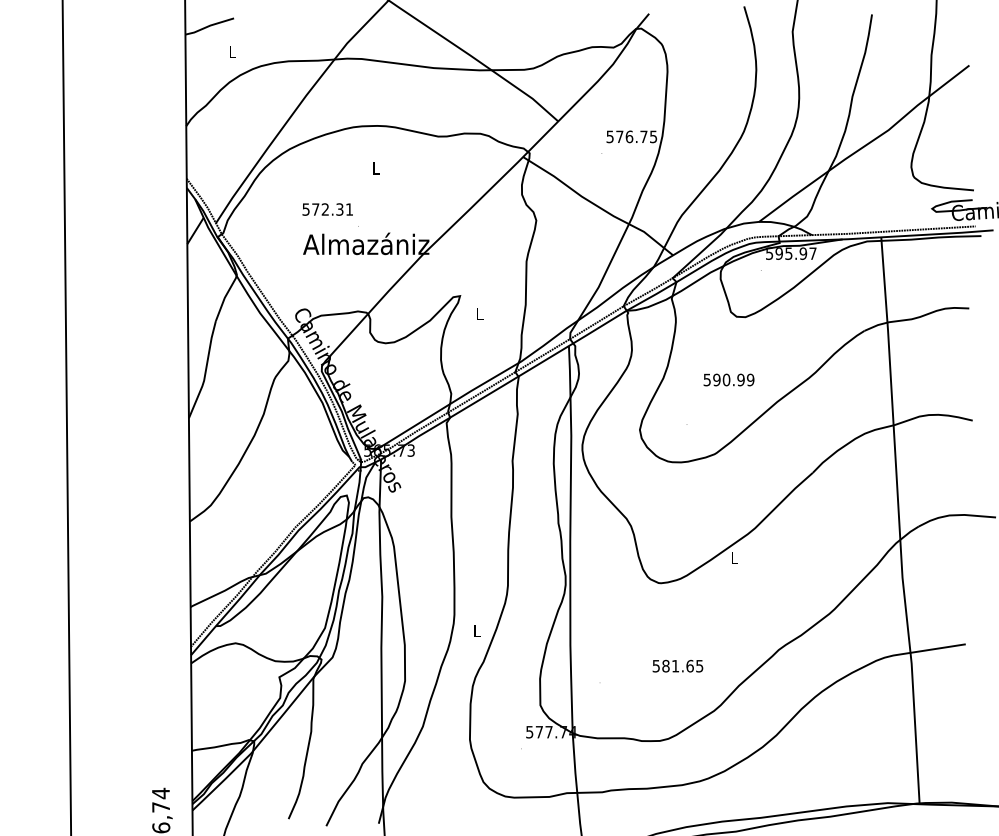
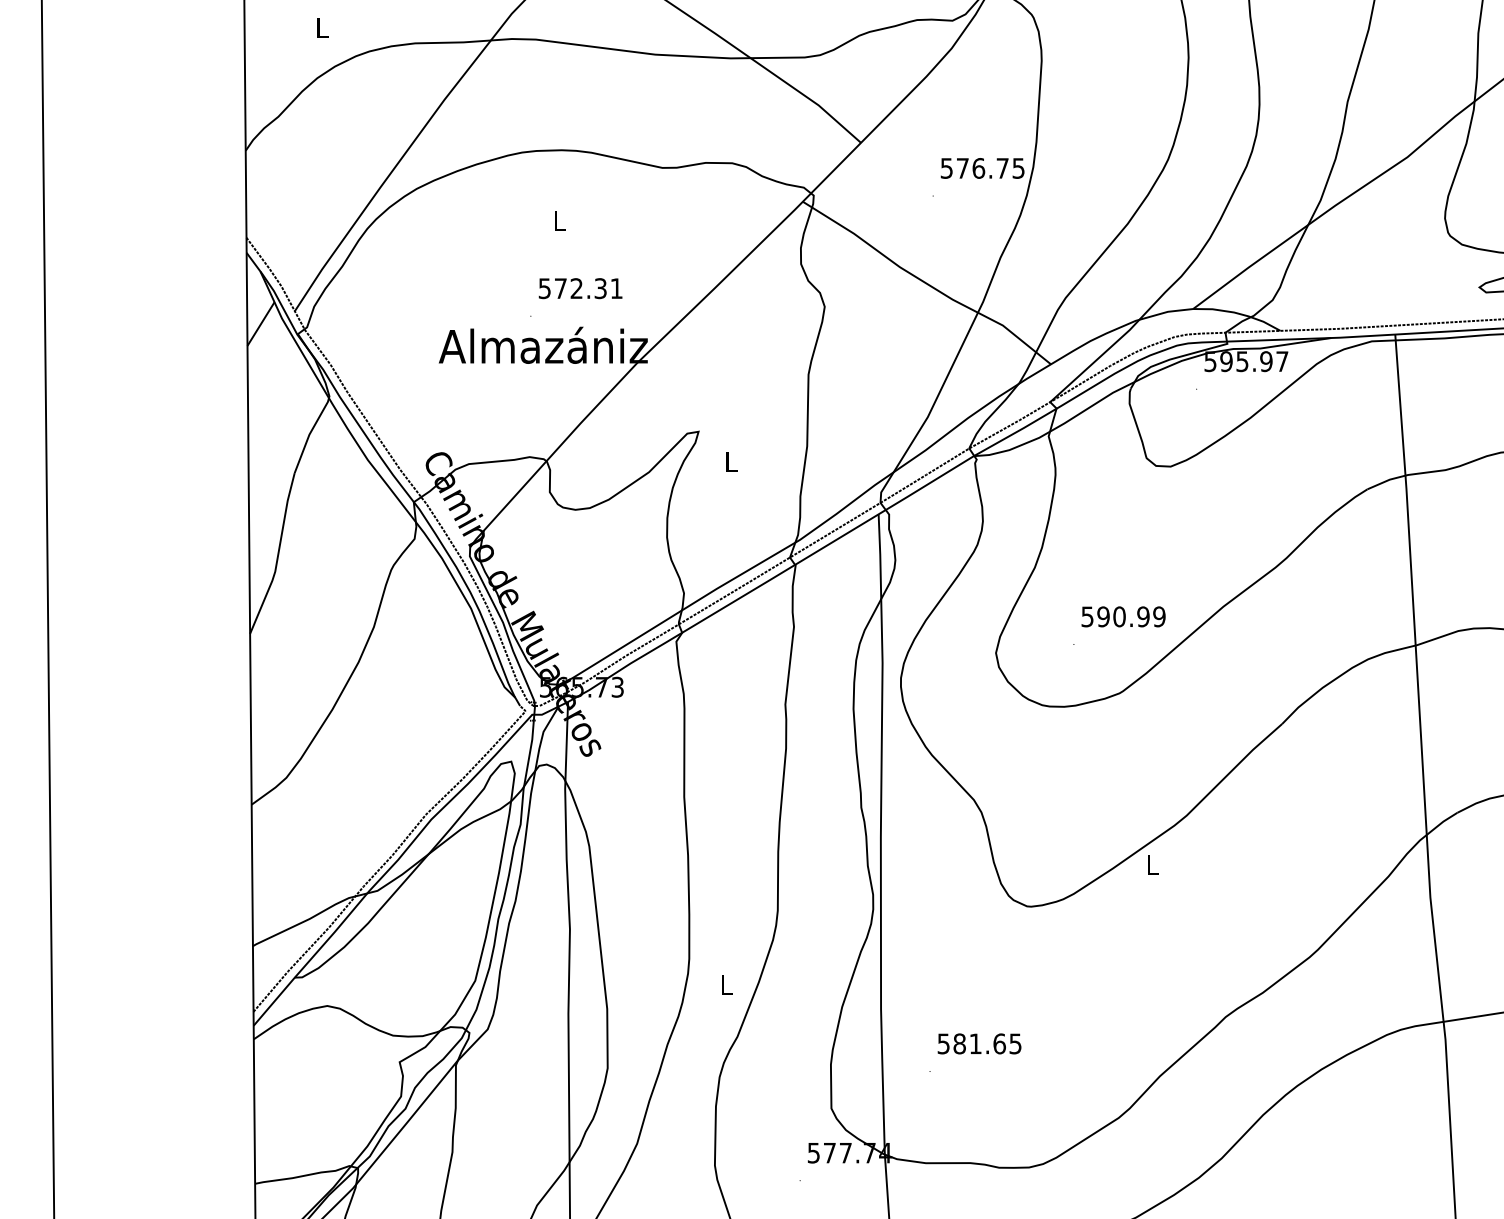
text: (327, 209) -> (580, 288), moved
text: (728, 379) -> (1122, 616), moved
text: (677, 666) -> (978, 1044), moved

